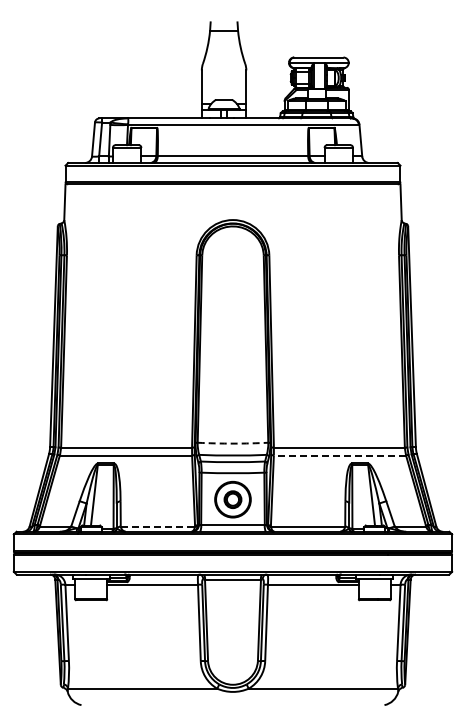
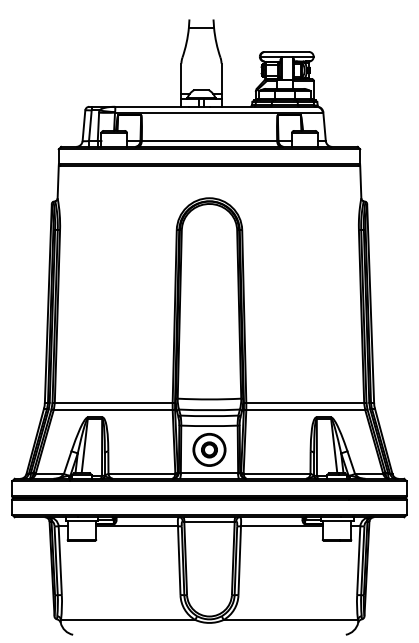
arc: (233, 443) -> (209, 399), dashed -> solid
line: (339, 455) -> (305, 410), dashed -> solid
line: (158, 526) -> (142, 474), dashed -> solid

